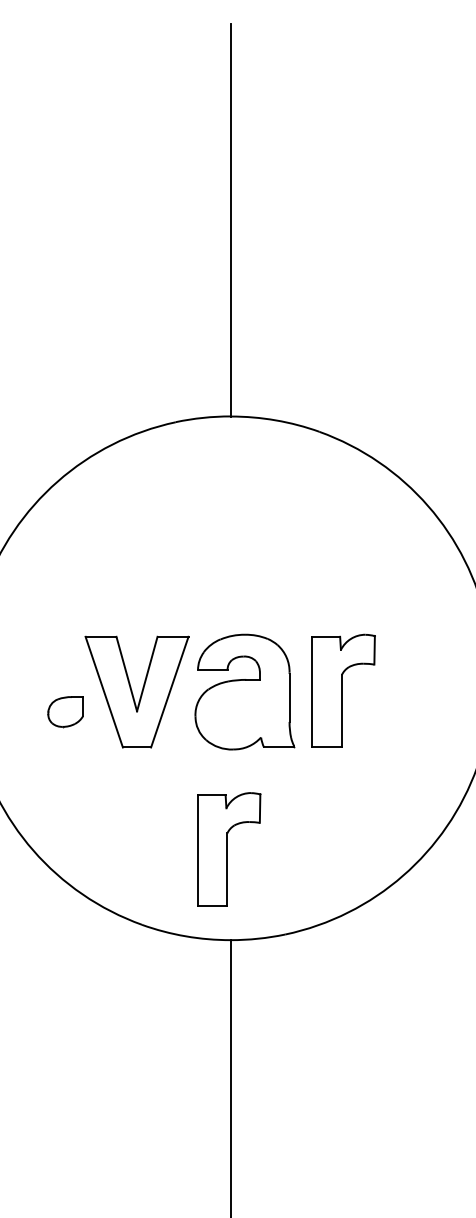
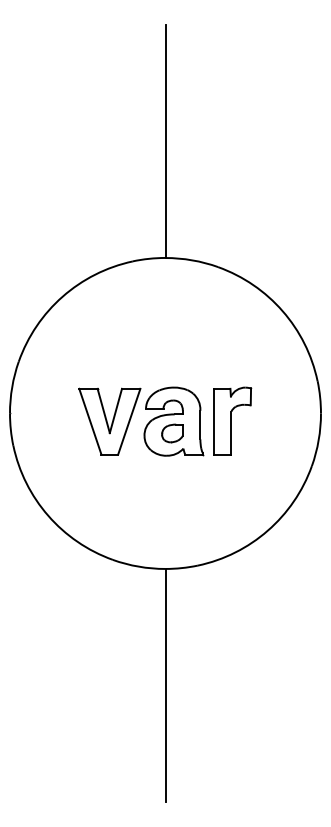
part: (65, 712) -> (172, 433), moved
part: (229, 848) -> (164, 514), removed

